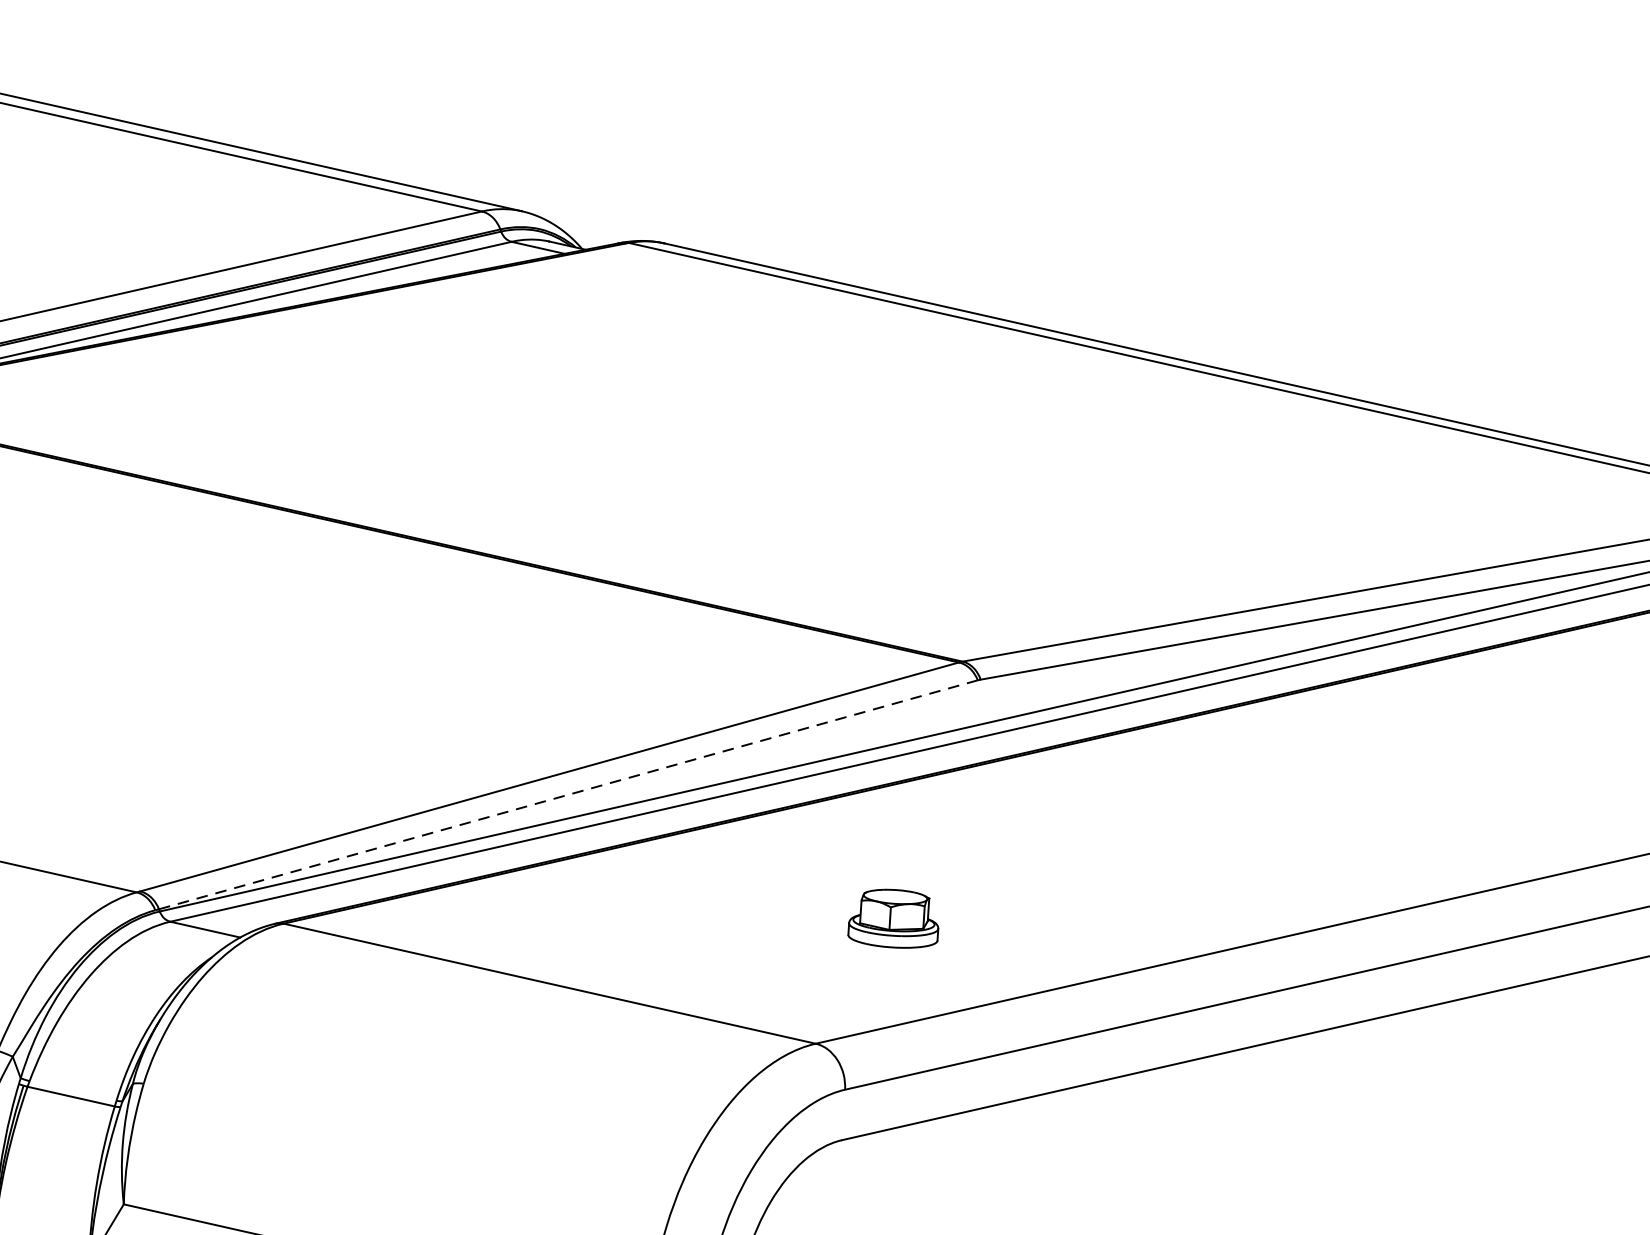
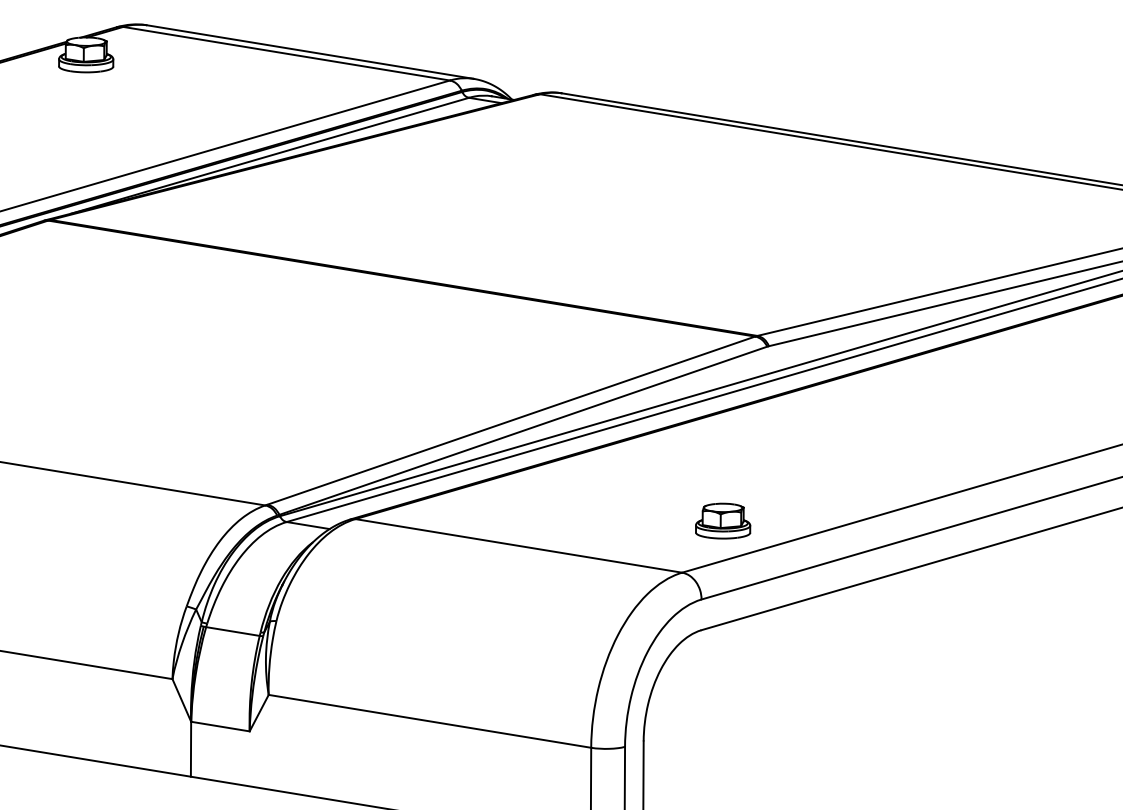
line: (568, 794) -> (523, 430), dashed -> solid
part: (894, 917) -> (723, 520), moved

